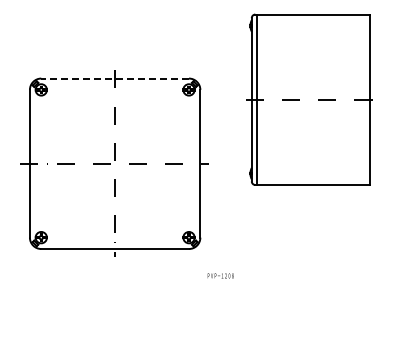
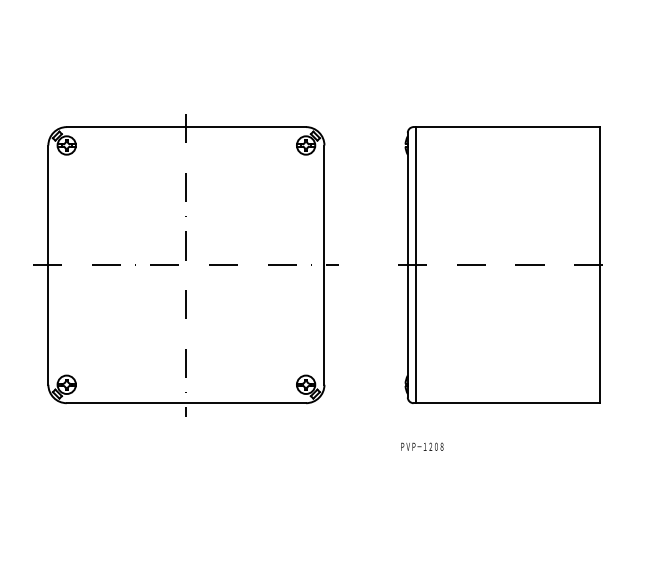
line: (115, 78) -> (186, 126), dashed -> solid
part: (309, 99) -> (501, 264), moved
text: (220, 275) -> (421, 446), moved

